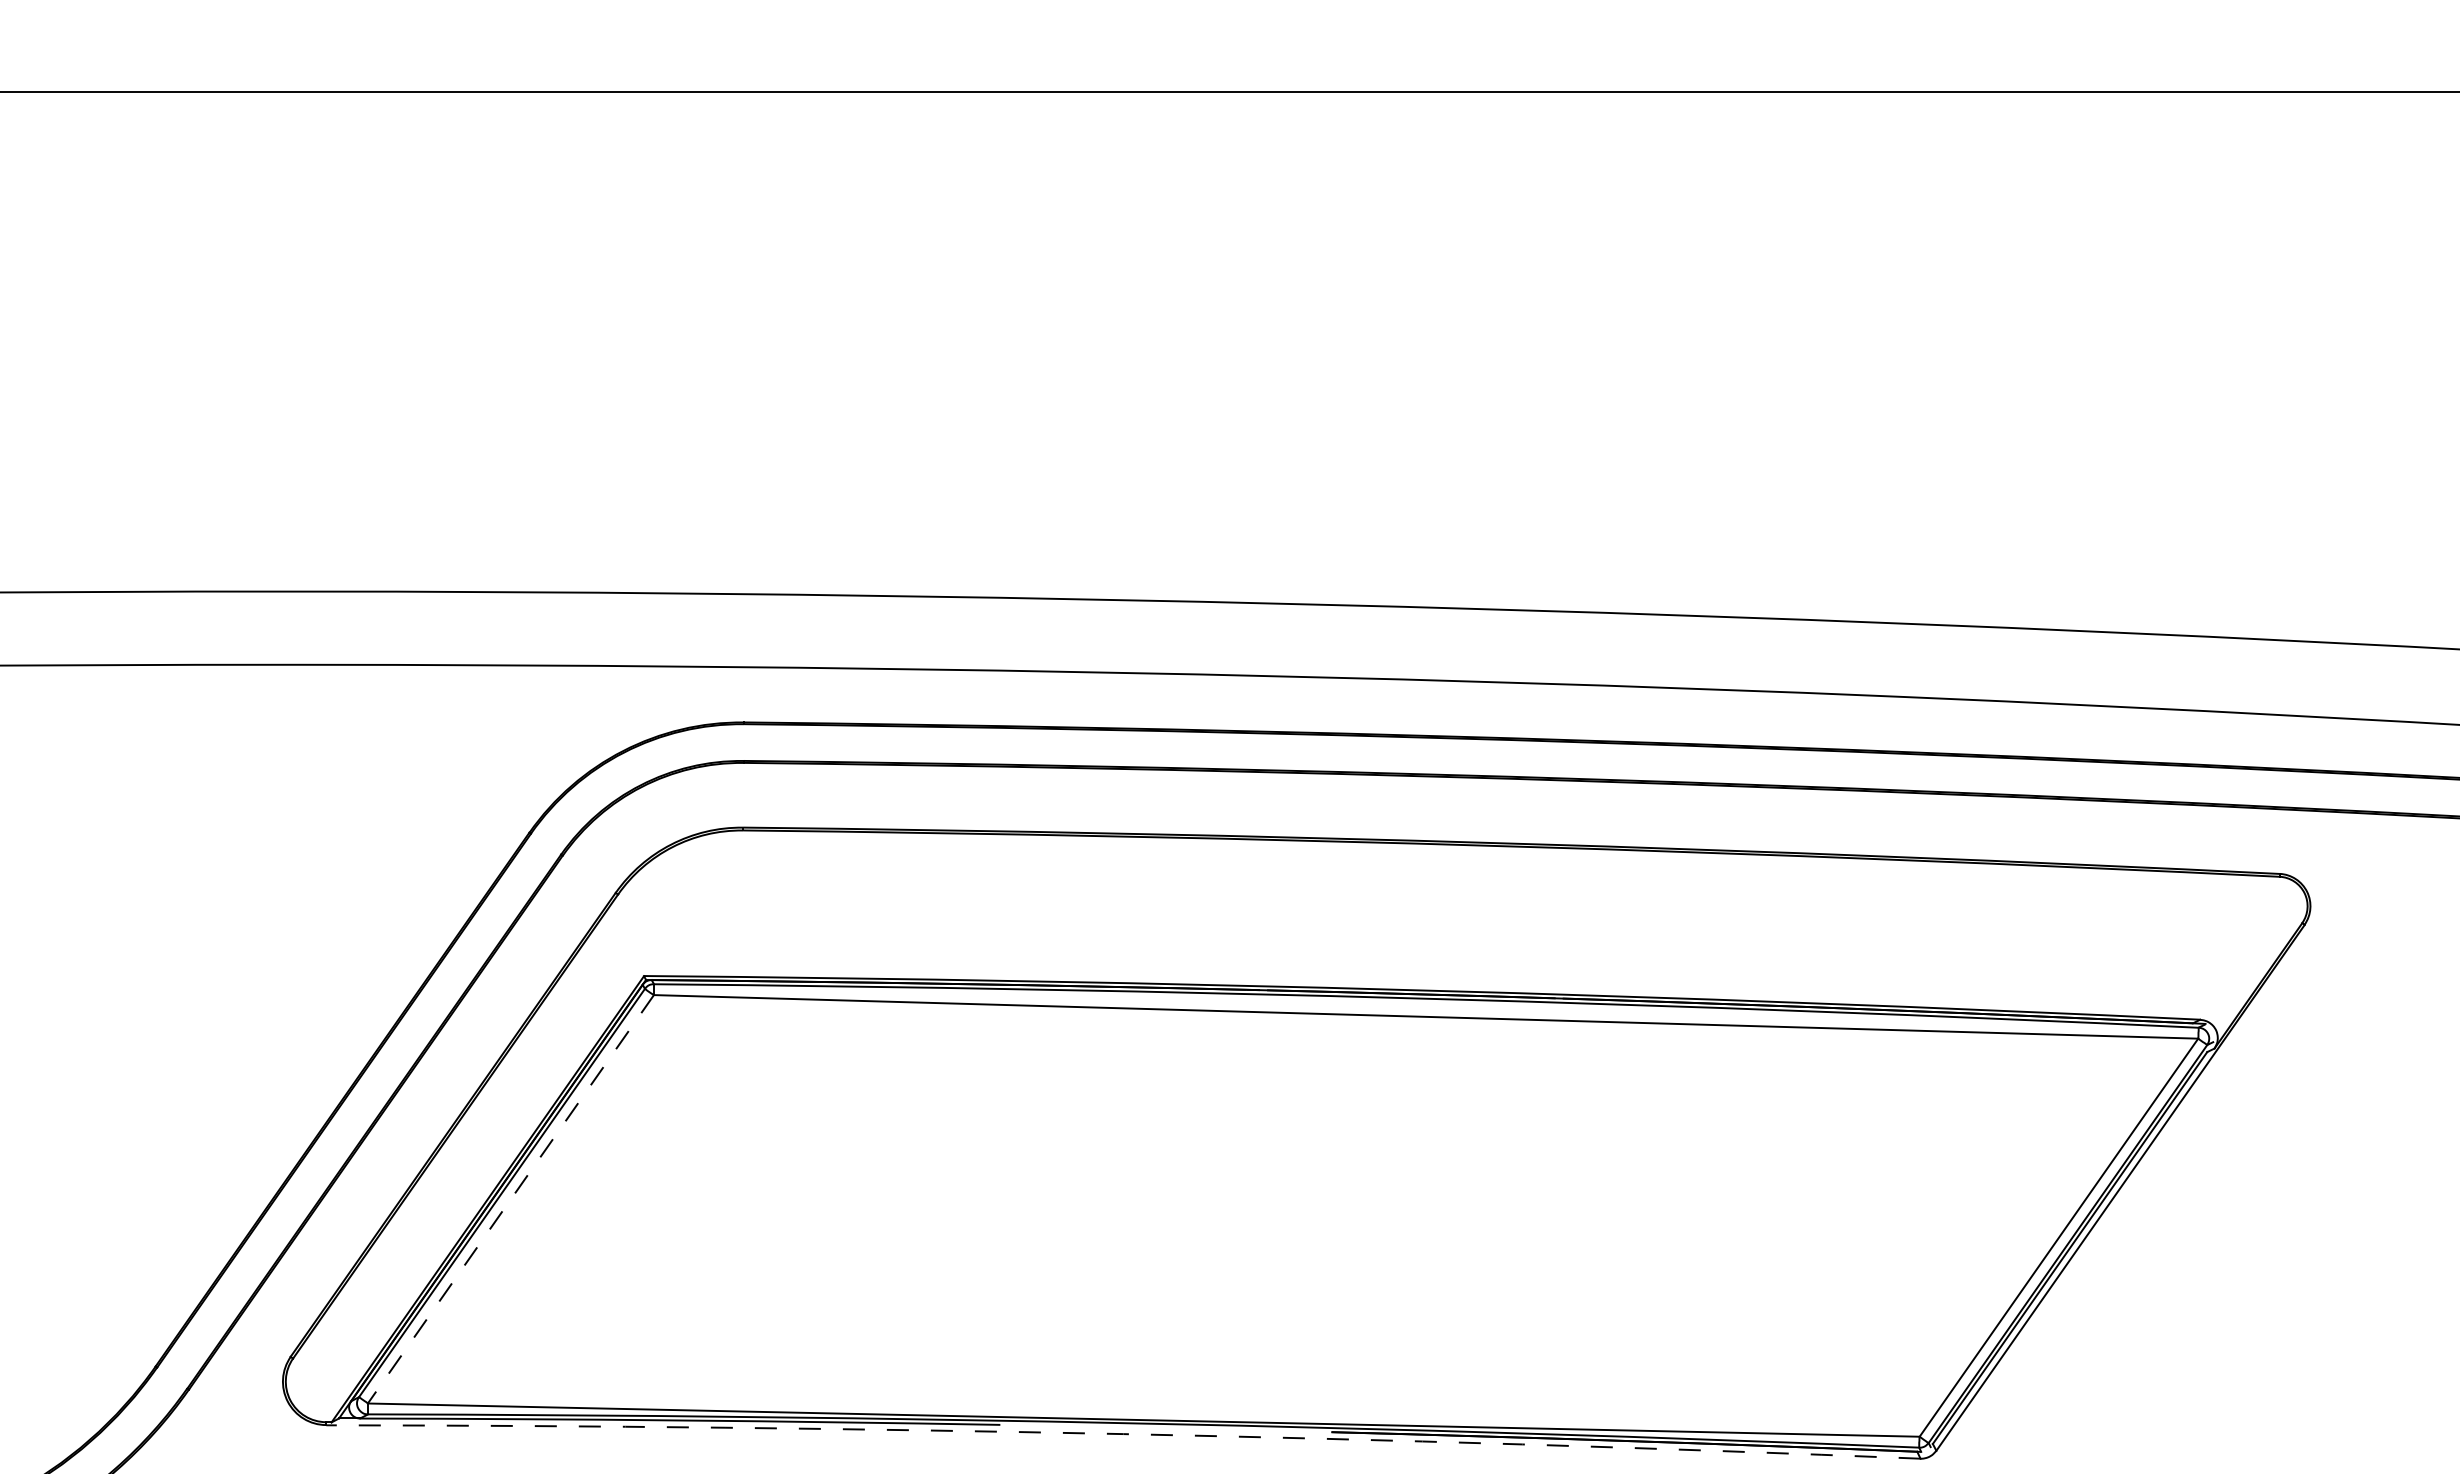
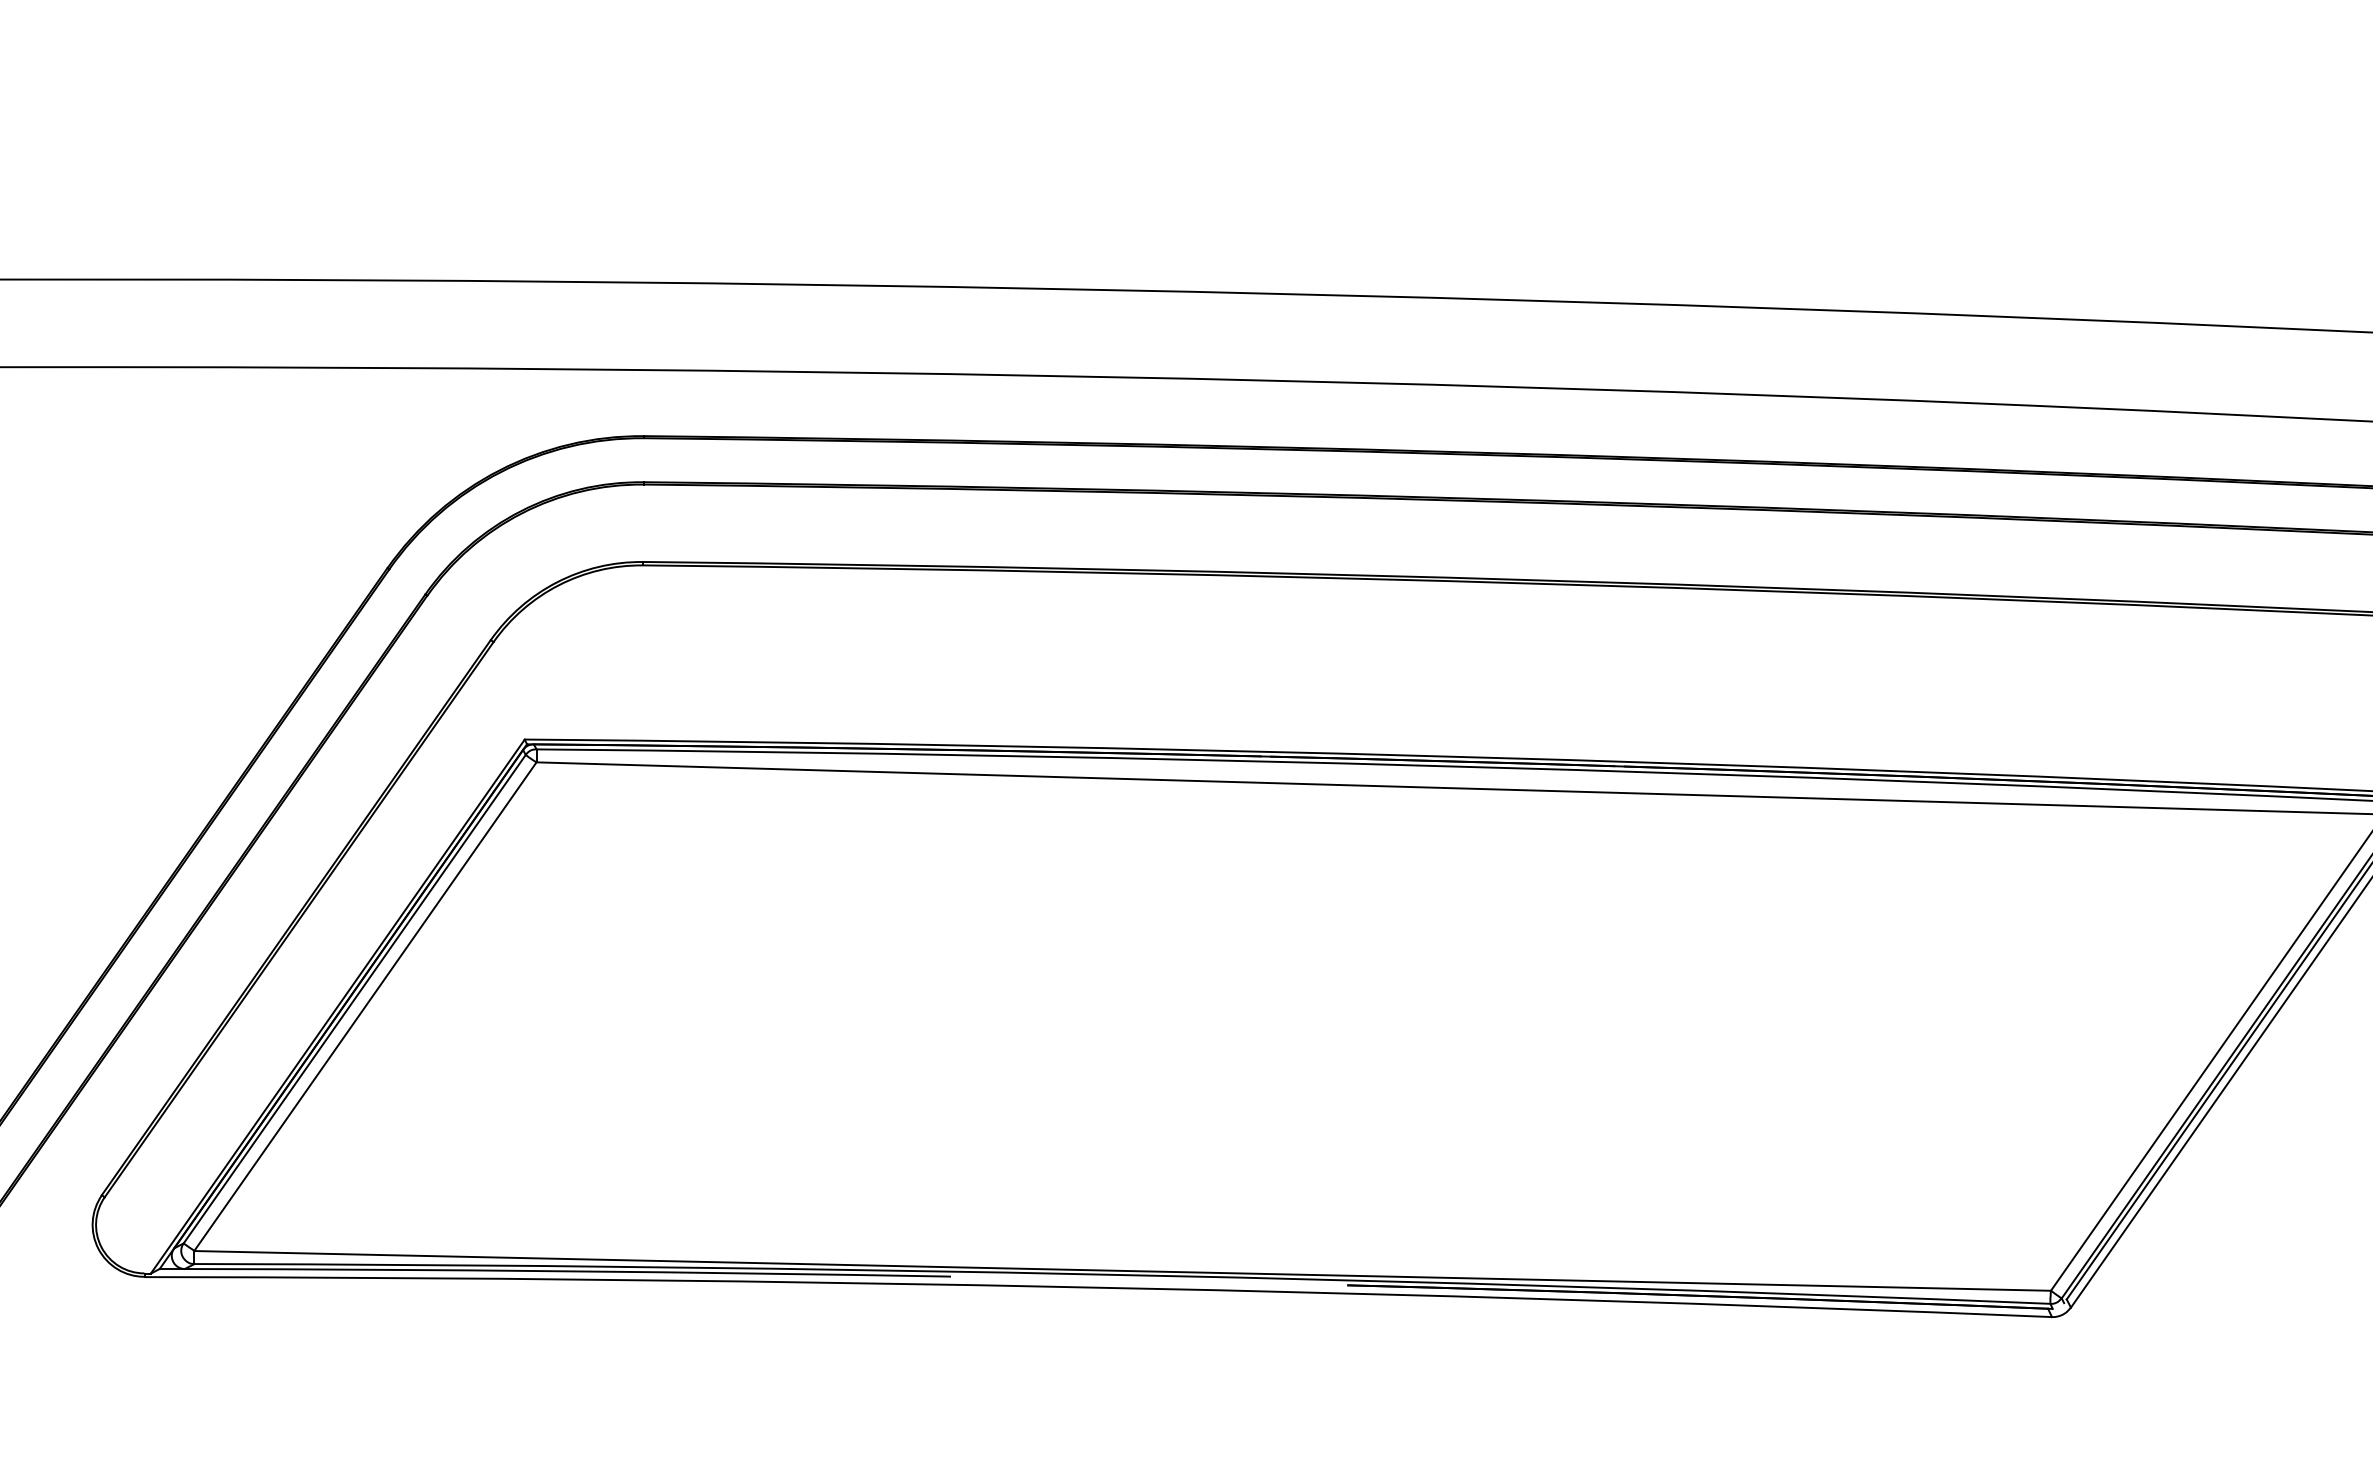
line: (510, 1199) -> (364, 1006), dashed -> solid
arc: (1123, 1434) -> (1098, 1288), dashed -> solid

